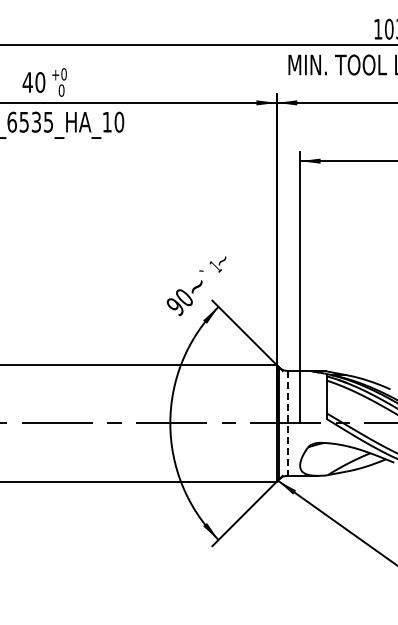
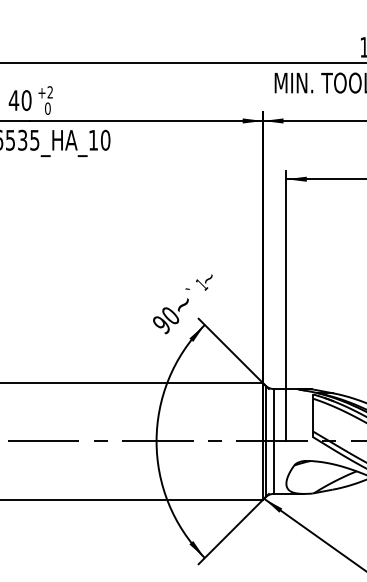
text: (63, 74) -> (49, 92), +0 -> +2
line: (287, 423) -> (273, 441), dashed -> solid

